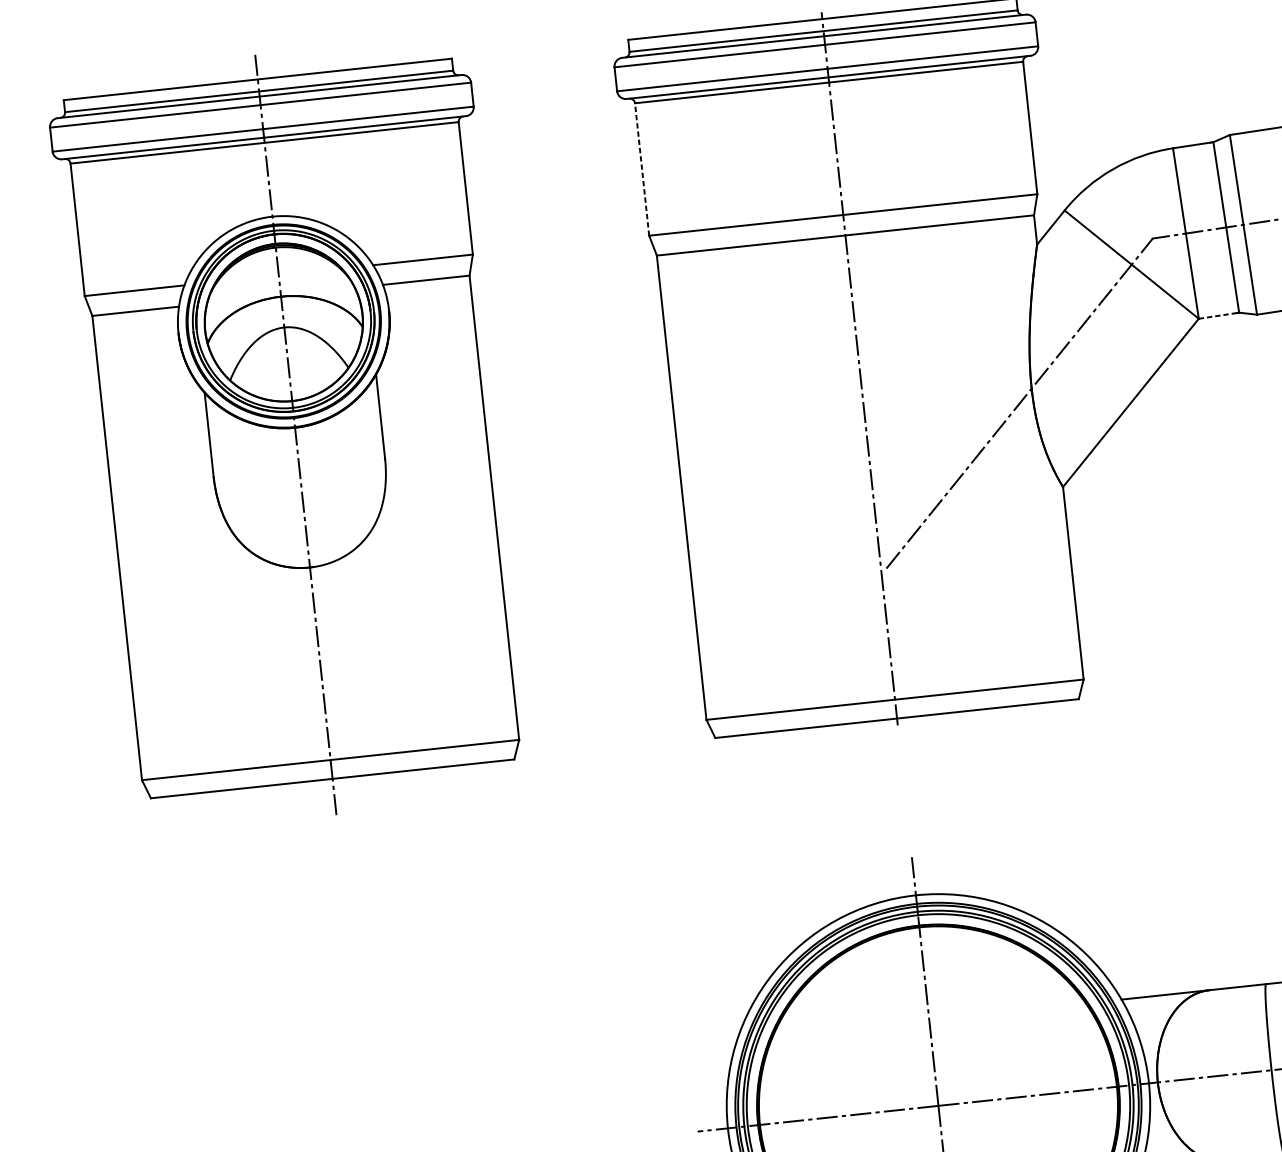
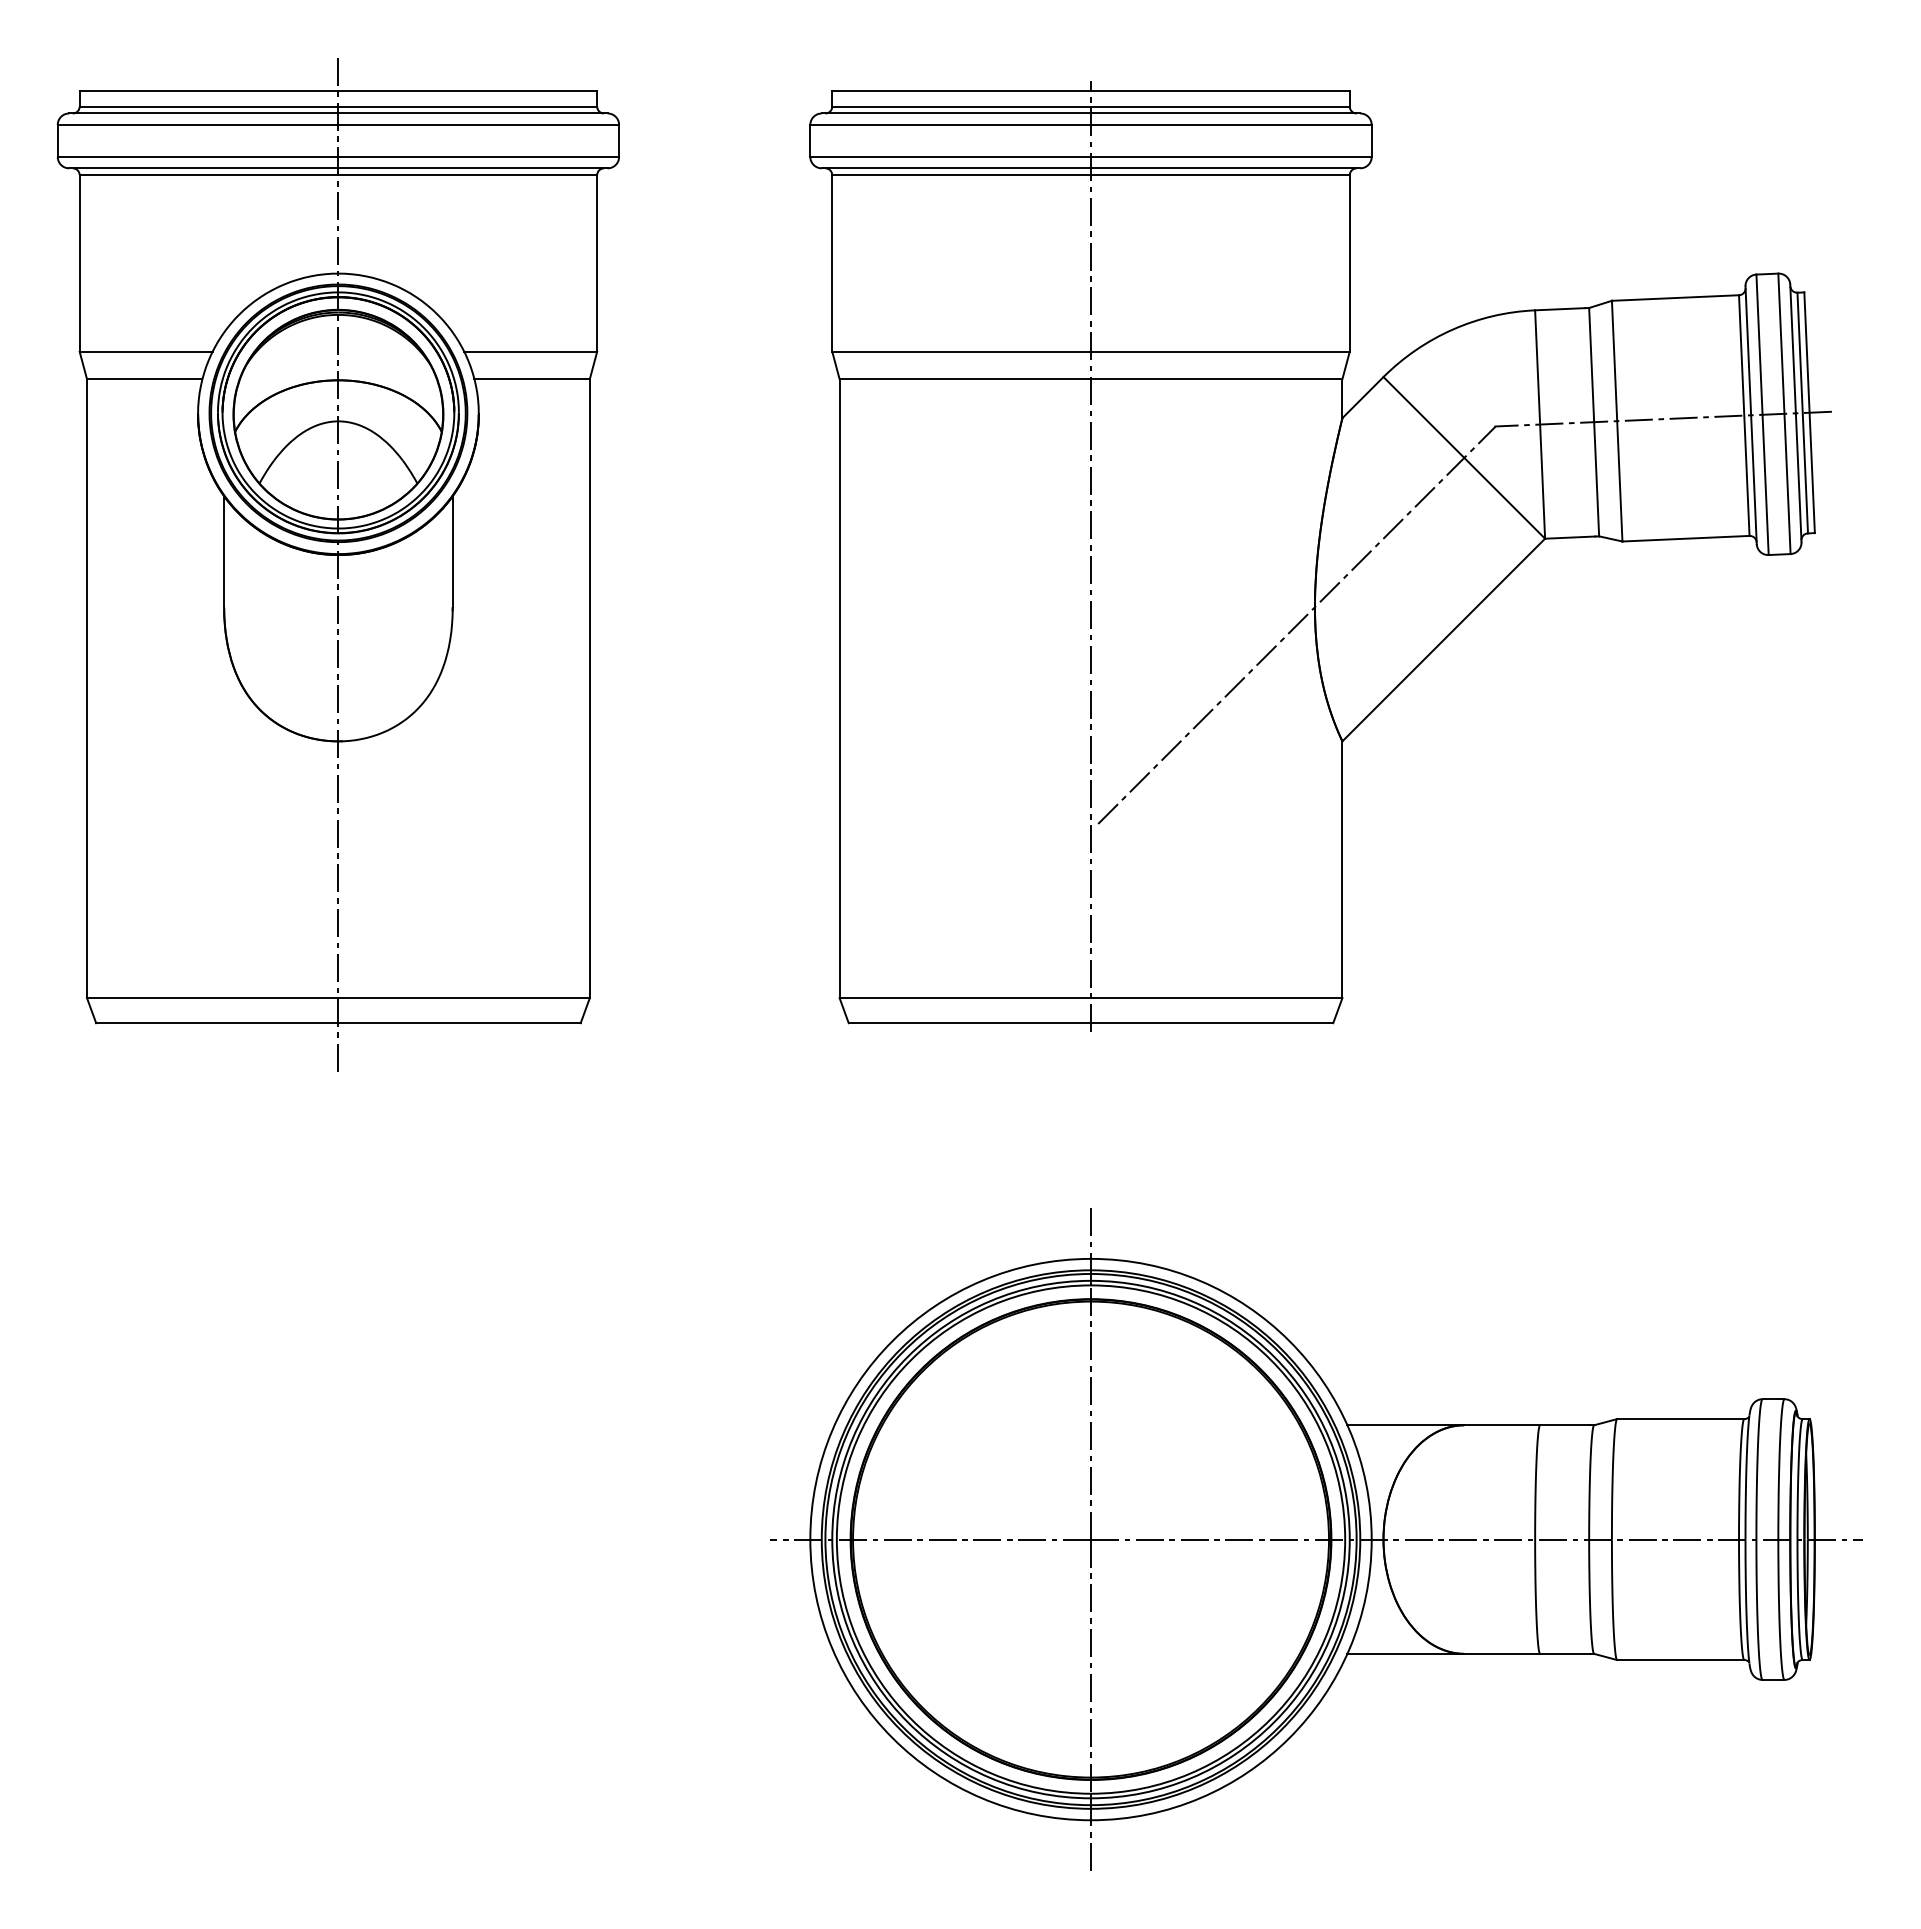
line: (642, 169) -> (832, 263), dashed -> solid
line: (1217, 315) -> (1570, 537), dashed -> solid

